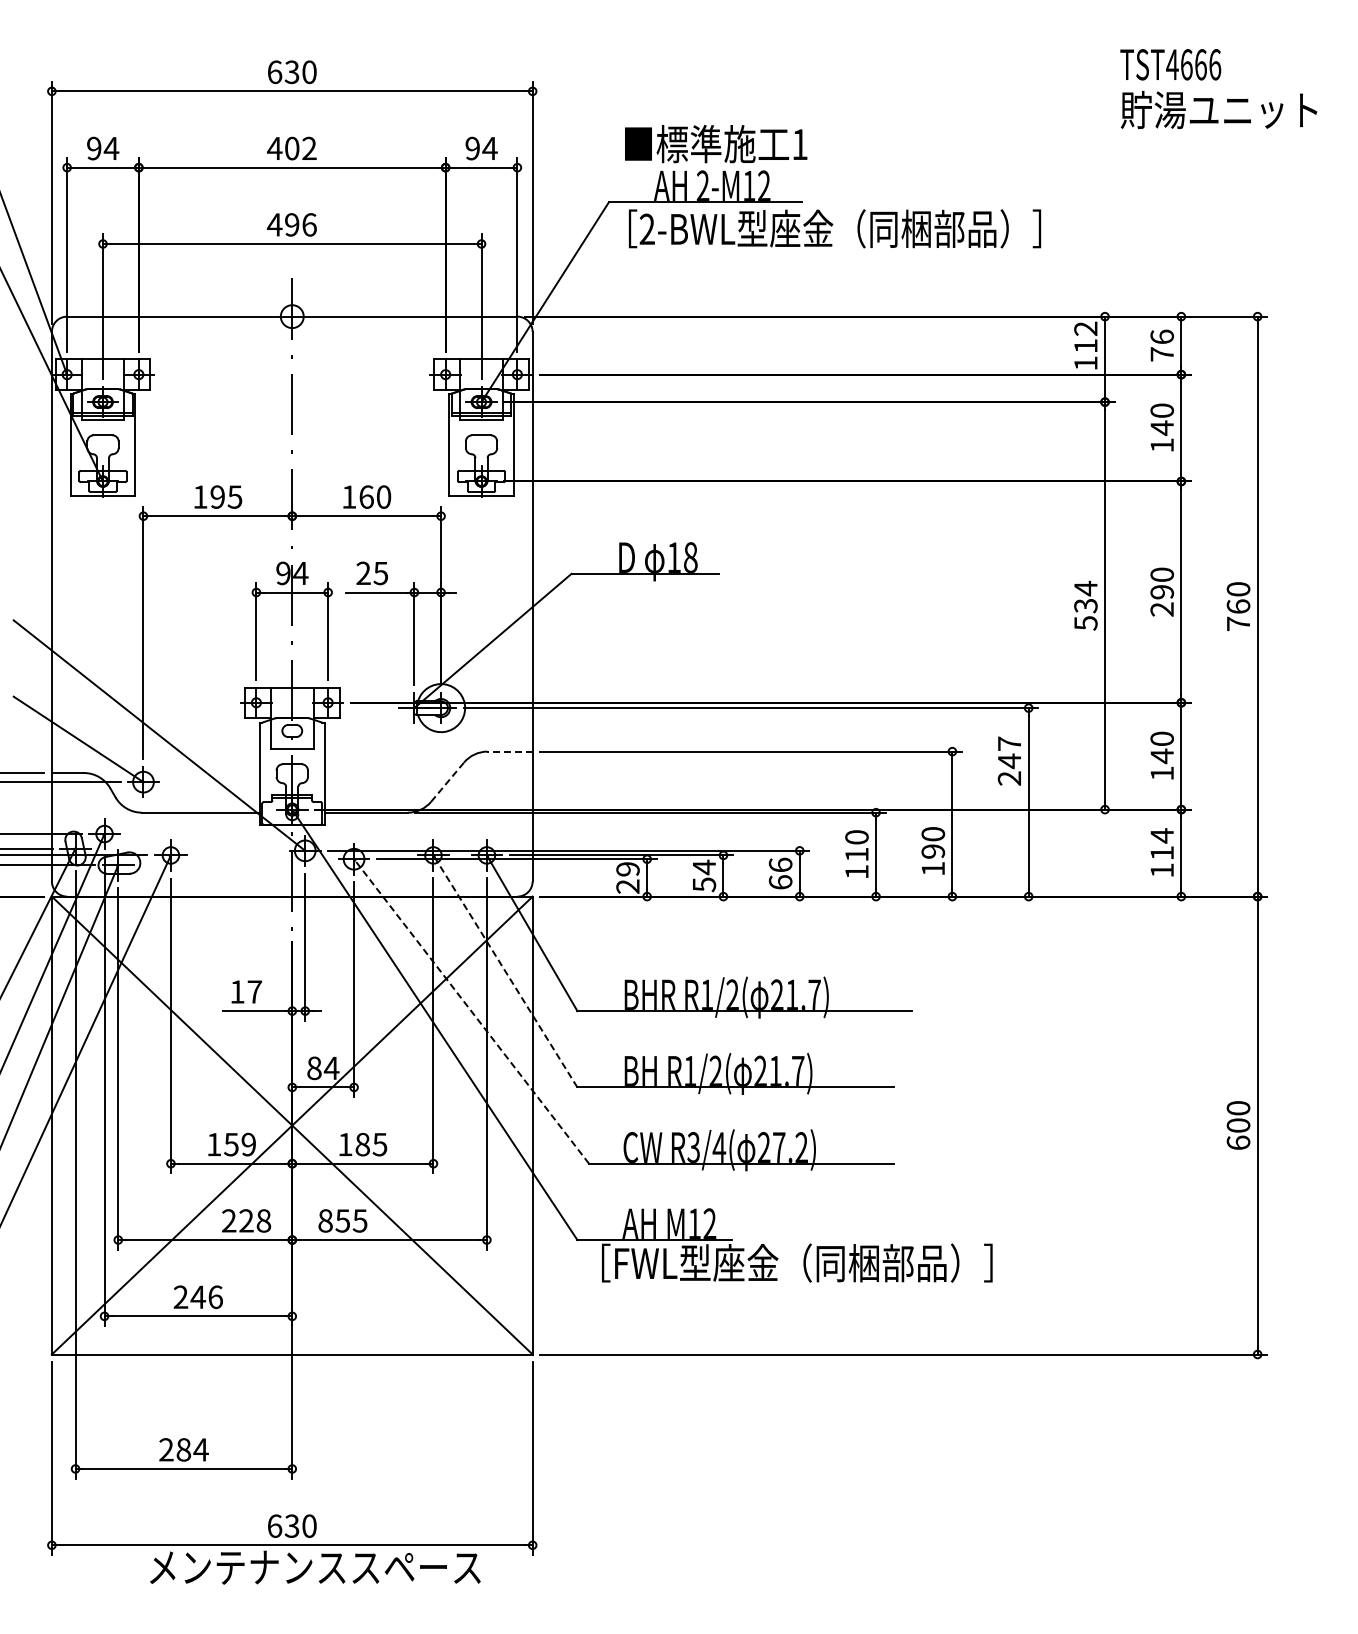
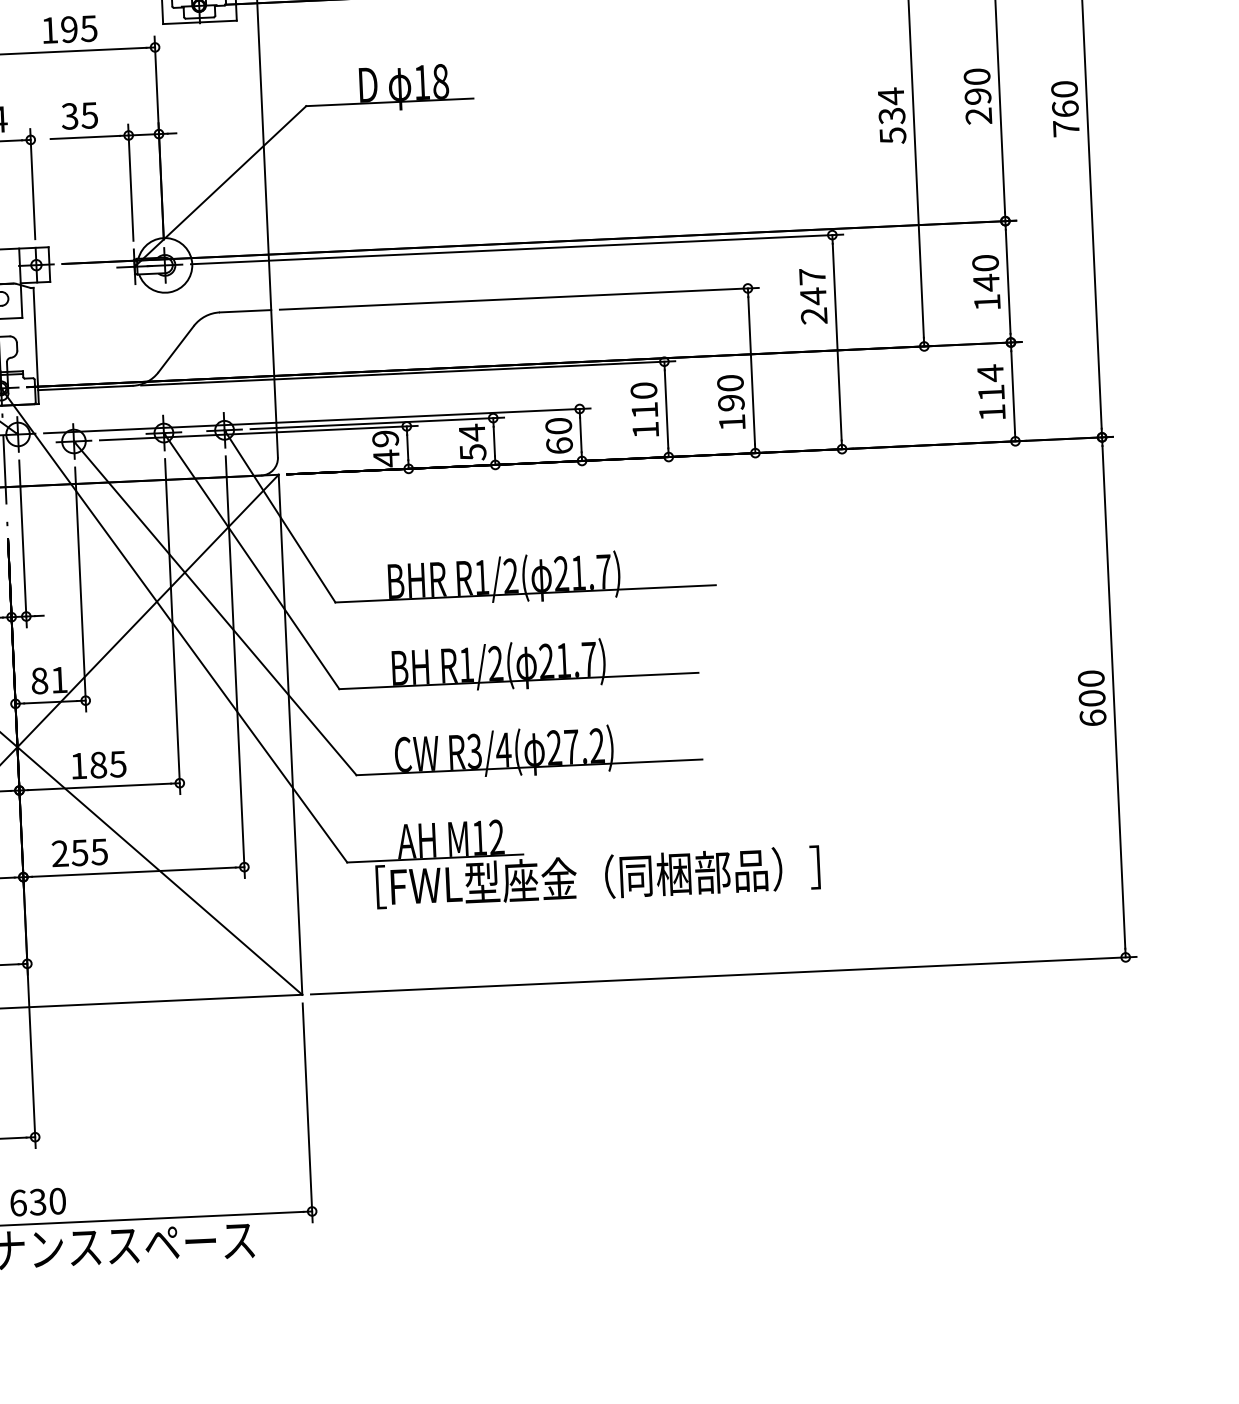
text: (375, 496) -> (79, 28), 160 -> 195
text: (363, 573) -> (69, 116), 25 -> 35
line: (510, 751) -> (246, 311), dashed -> solid
line: (447, 782) -> (176, 349), dashed -> solid
text: (780, 864) -> (558, 425), 66 -> 60
text: (627, 886) -> (385, 458), 29 -> 49
line: (505, 971) -> (251, 561), dashed -> solid
line: (471, 1011) -> (215, 608), dashed -> solid
text: (331, 1067) -> (59, 679), 84 -> 81
text: (325, 1220) -> (60, 853), 855 -> 255

